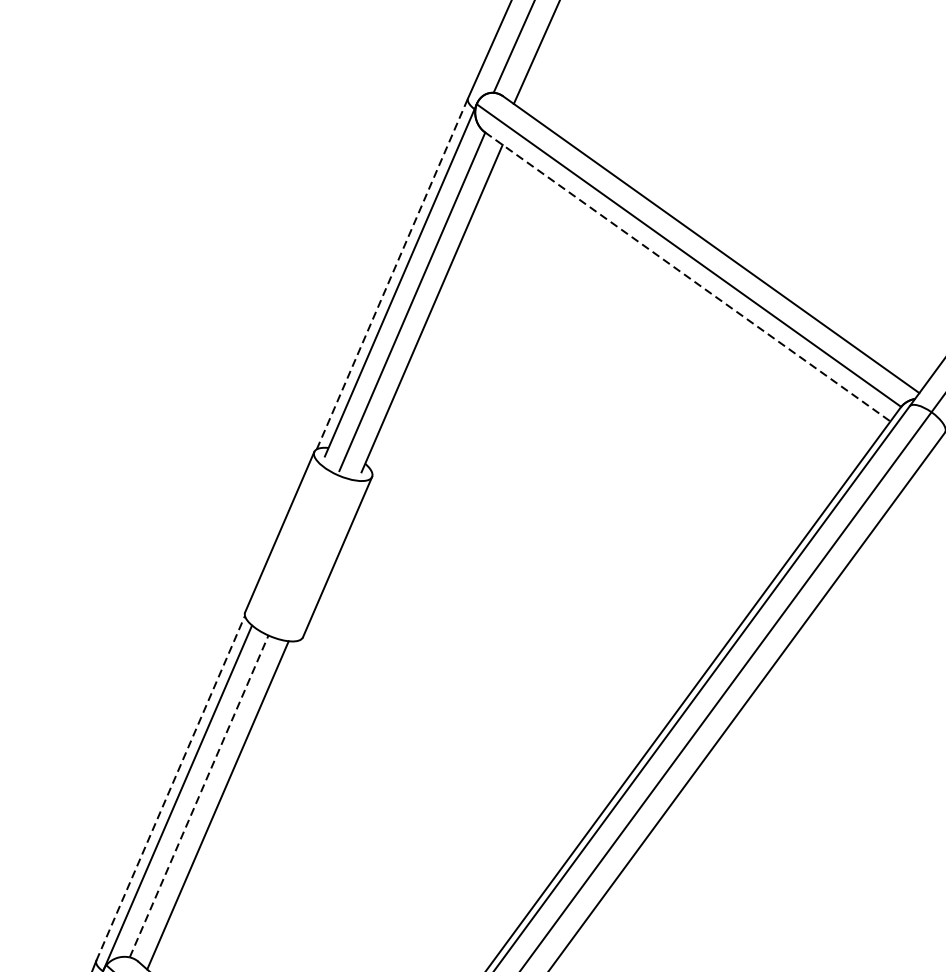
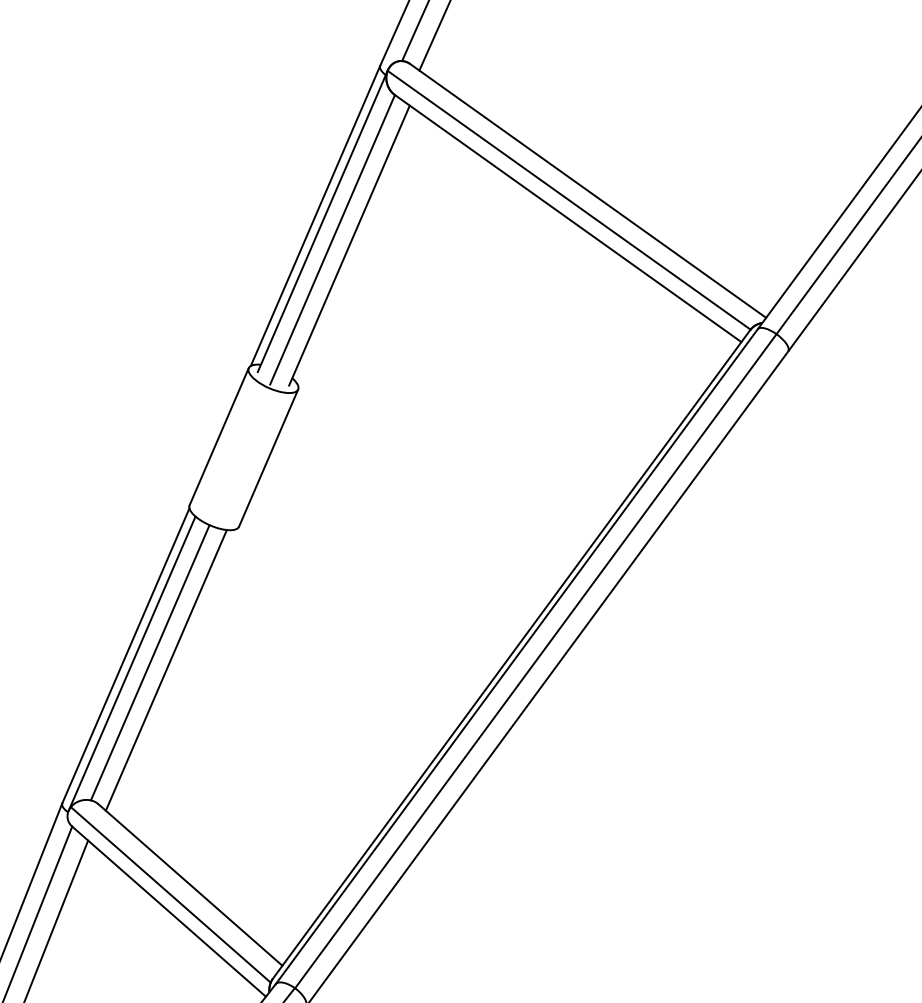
line: (392, 273) -> (315, 215), dashed -> solid
line: (688, 276) -> (568, 218), dashed -> solid
line: (170, 787) -> (125, 655), dashed -> solid
line: (199, 796) -> (150, 662), dashed -> solid

